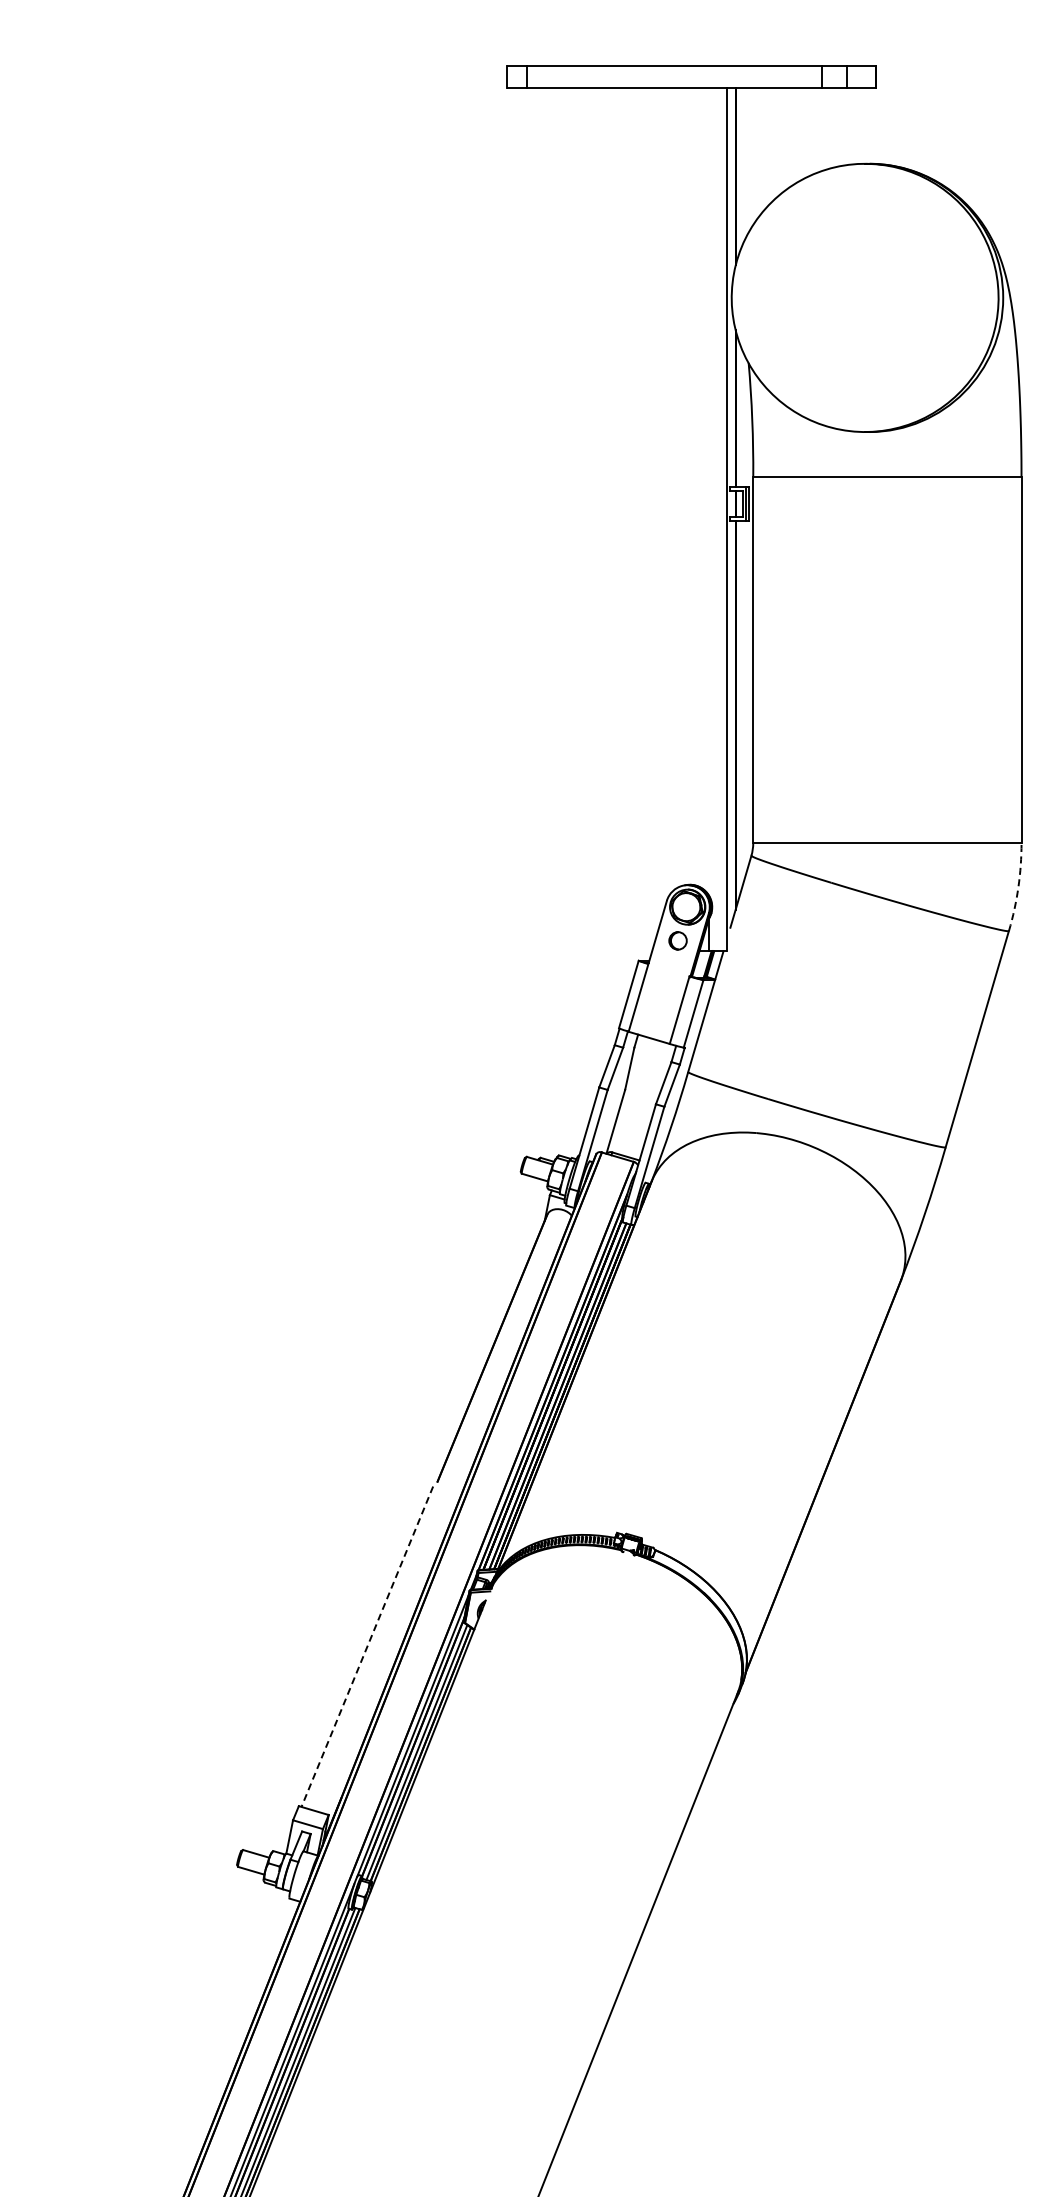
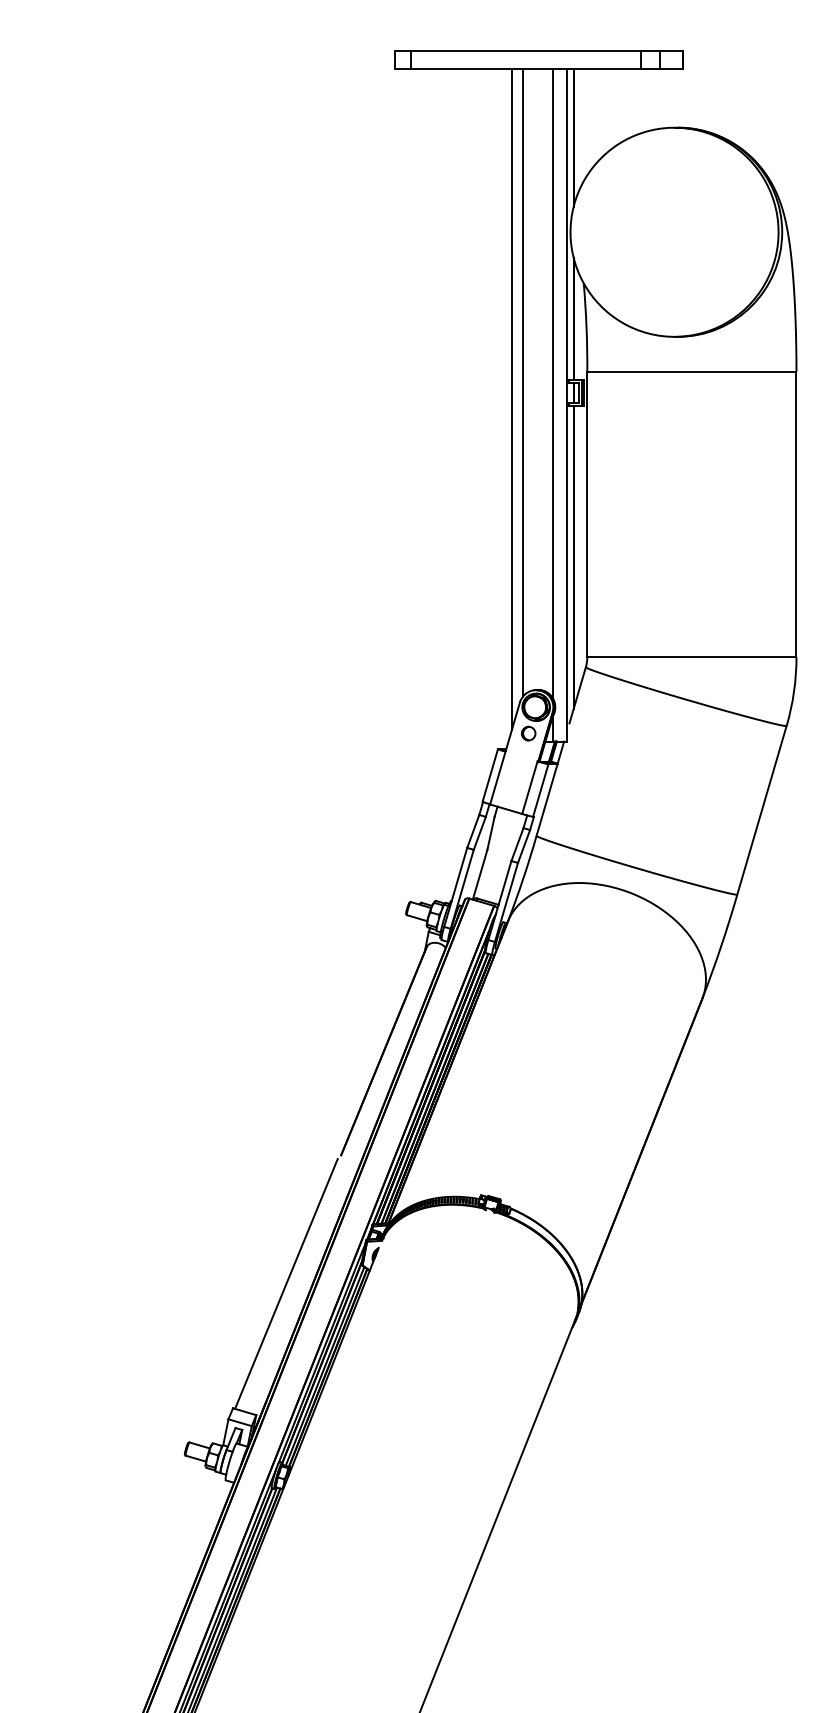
line: (670, 490) -> (522, 382), added
line: (709, 491) -> (553, 383), added
line: (656, 512) -> (511, 399), added
arc: (1018, 887) -> (794, 691), dashed -> solid
line: (367, 1647) -> (286, 1284), dashed -> solid

